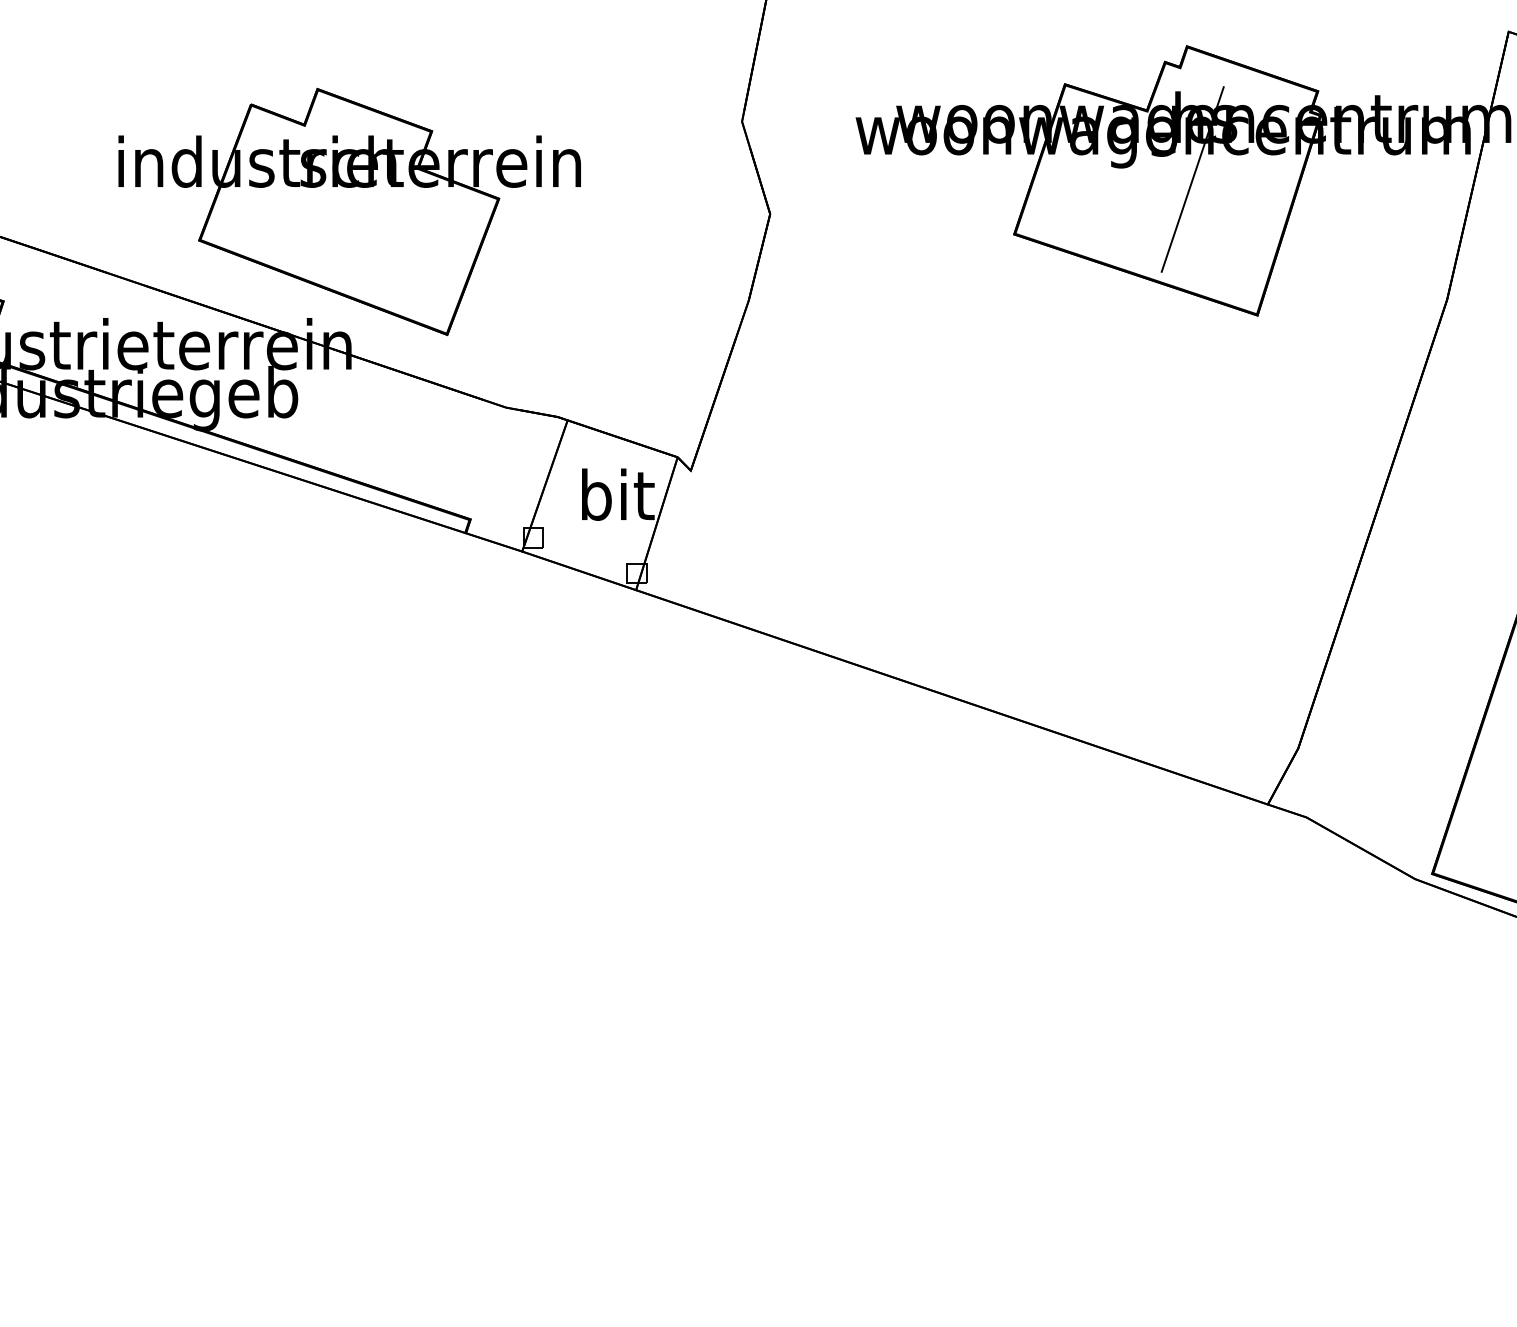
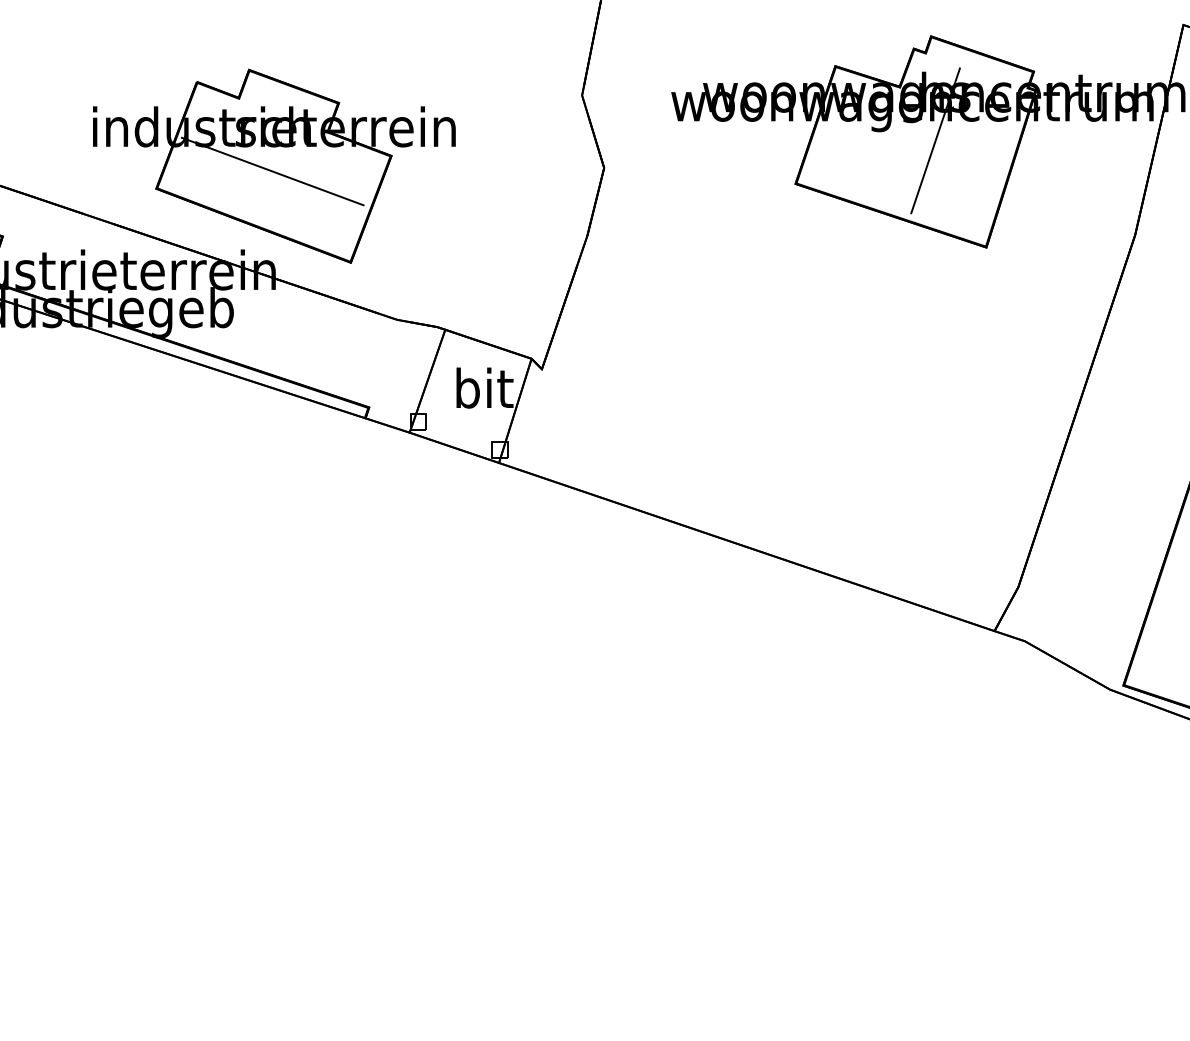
line: (347, 218) -> (272, 171), added

